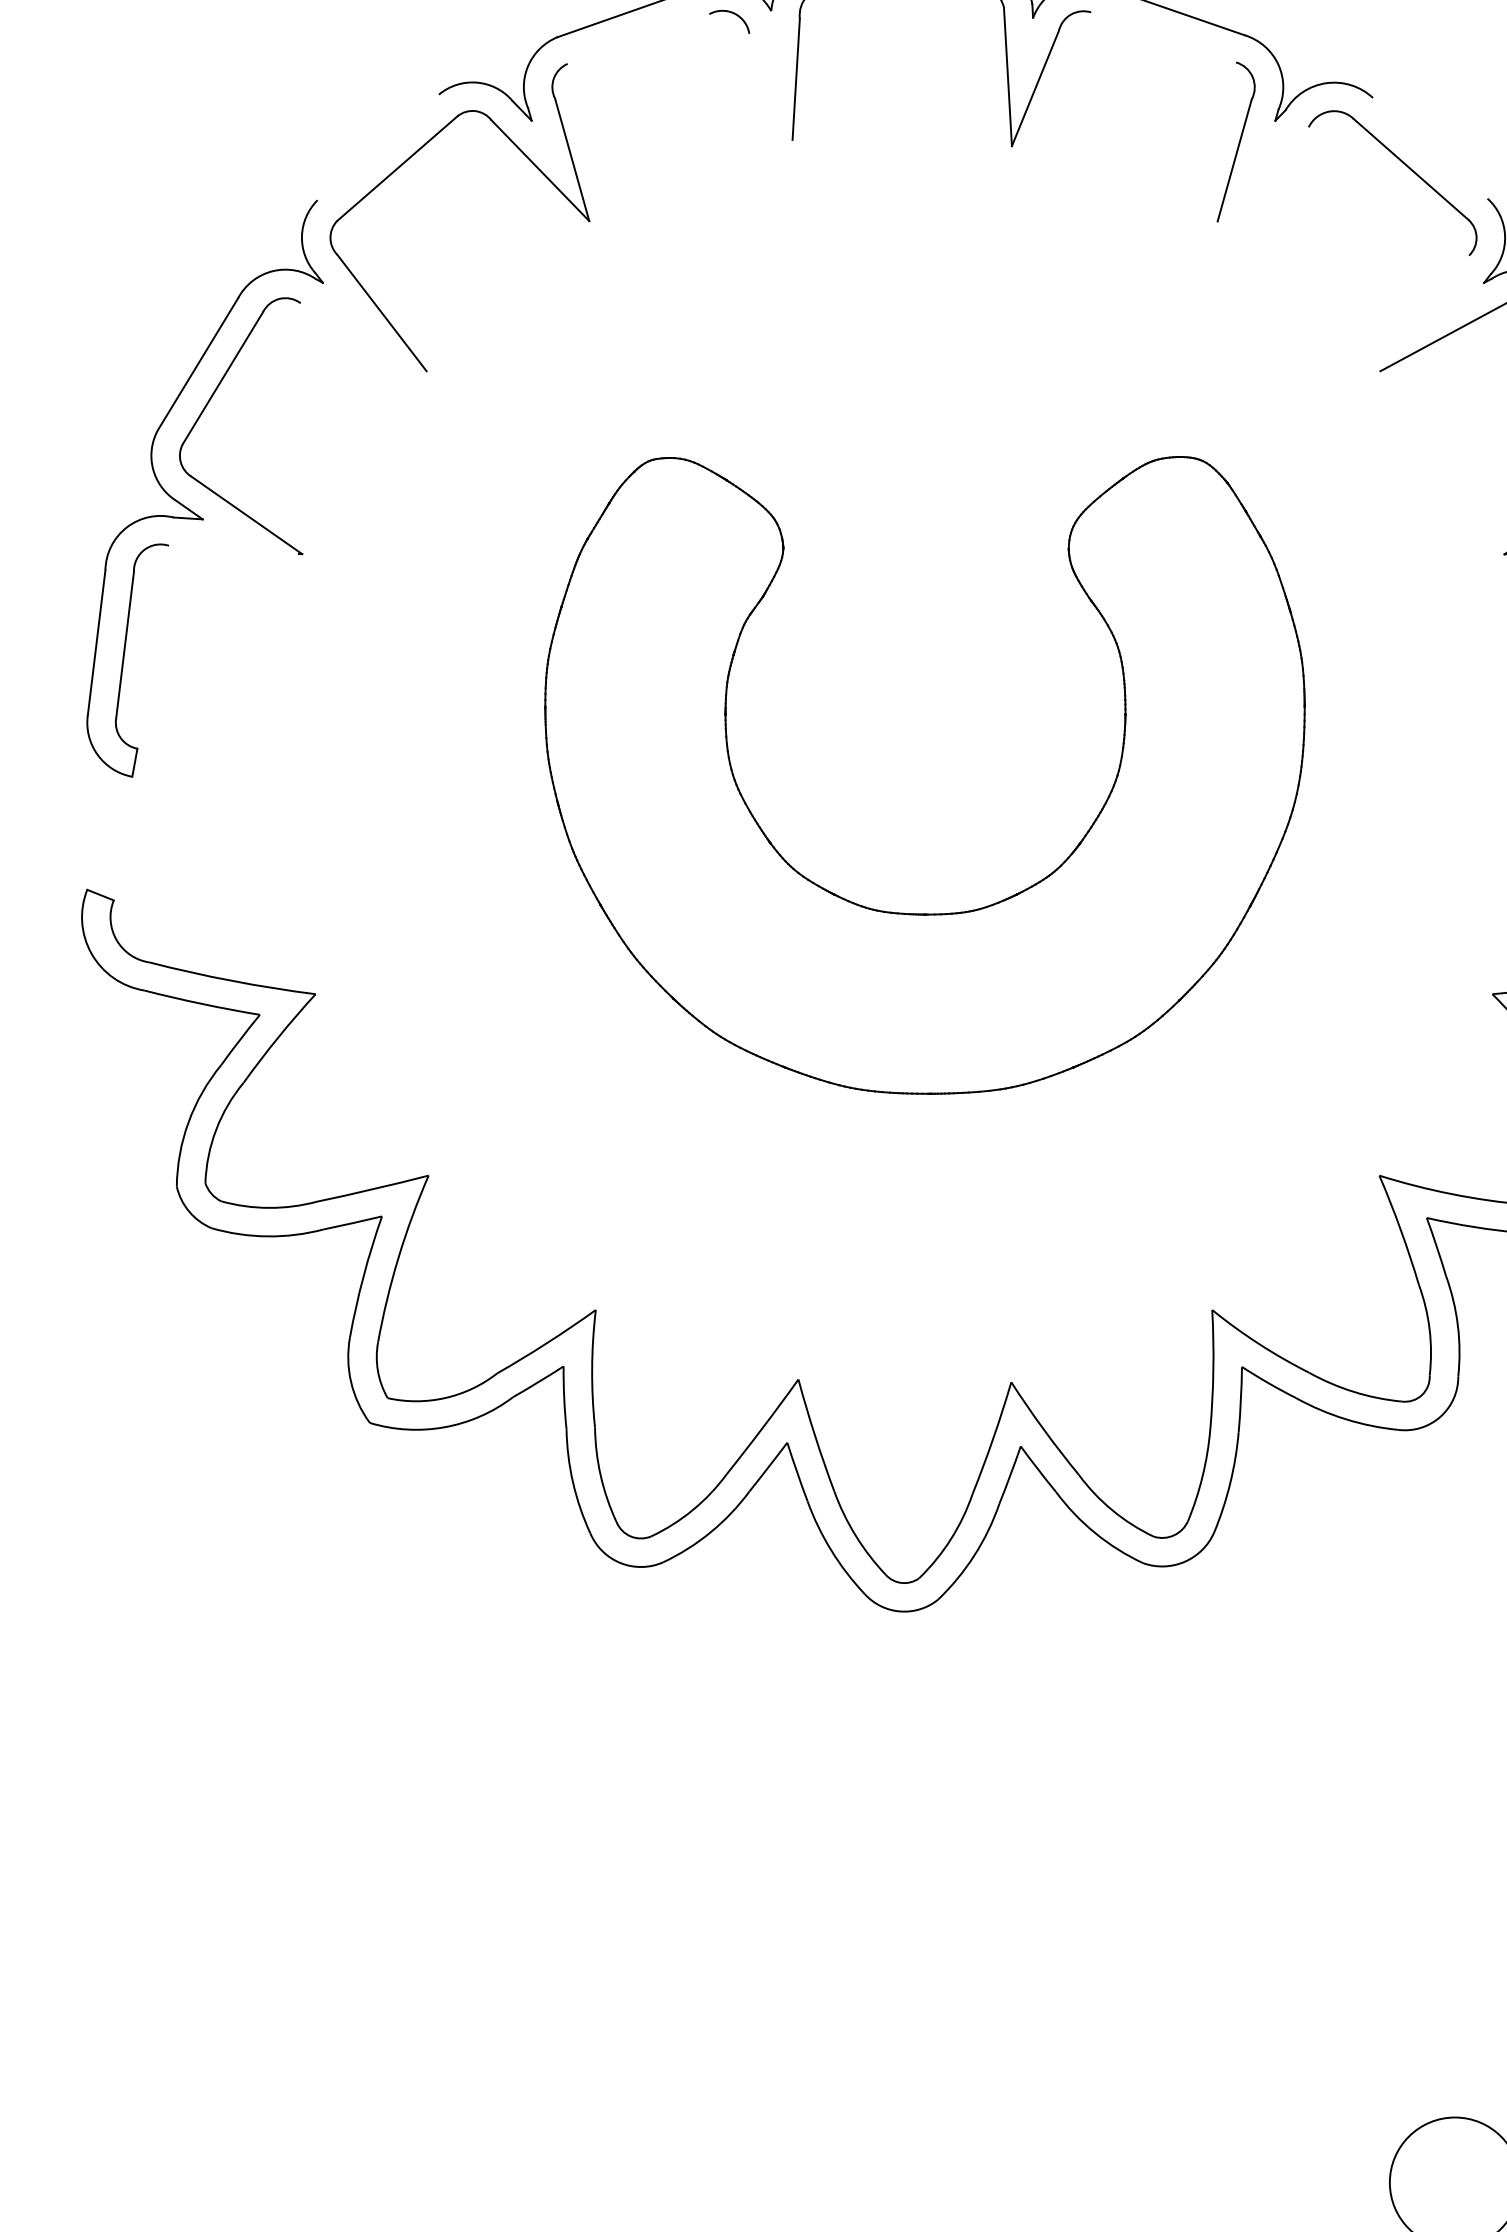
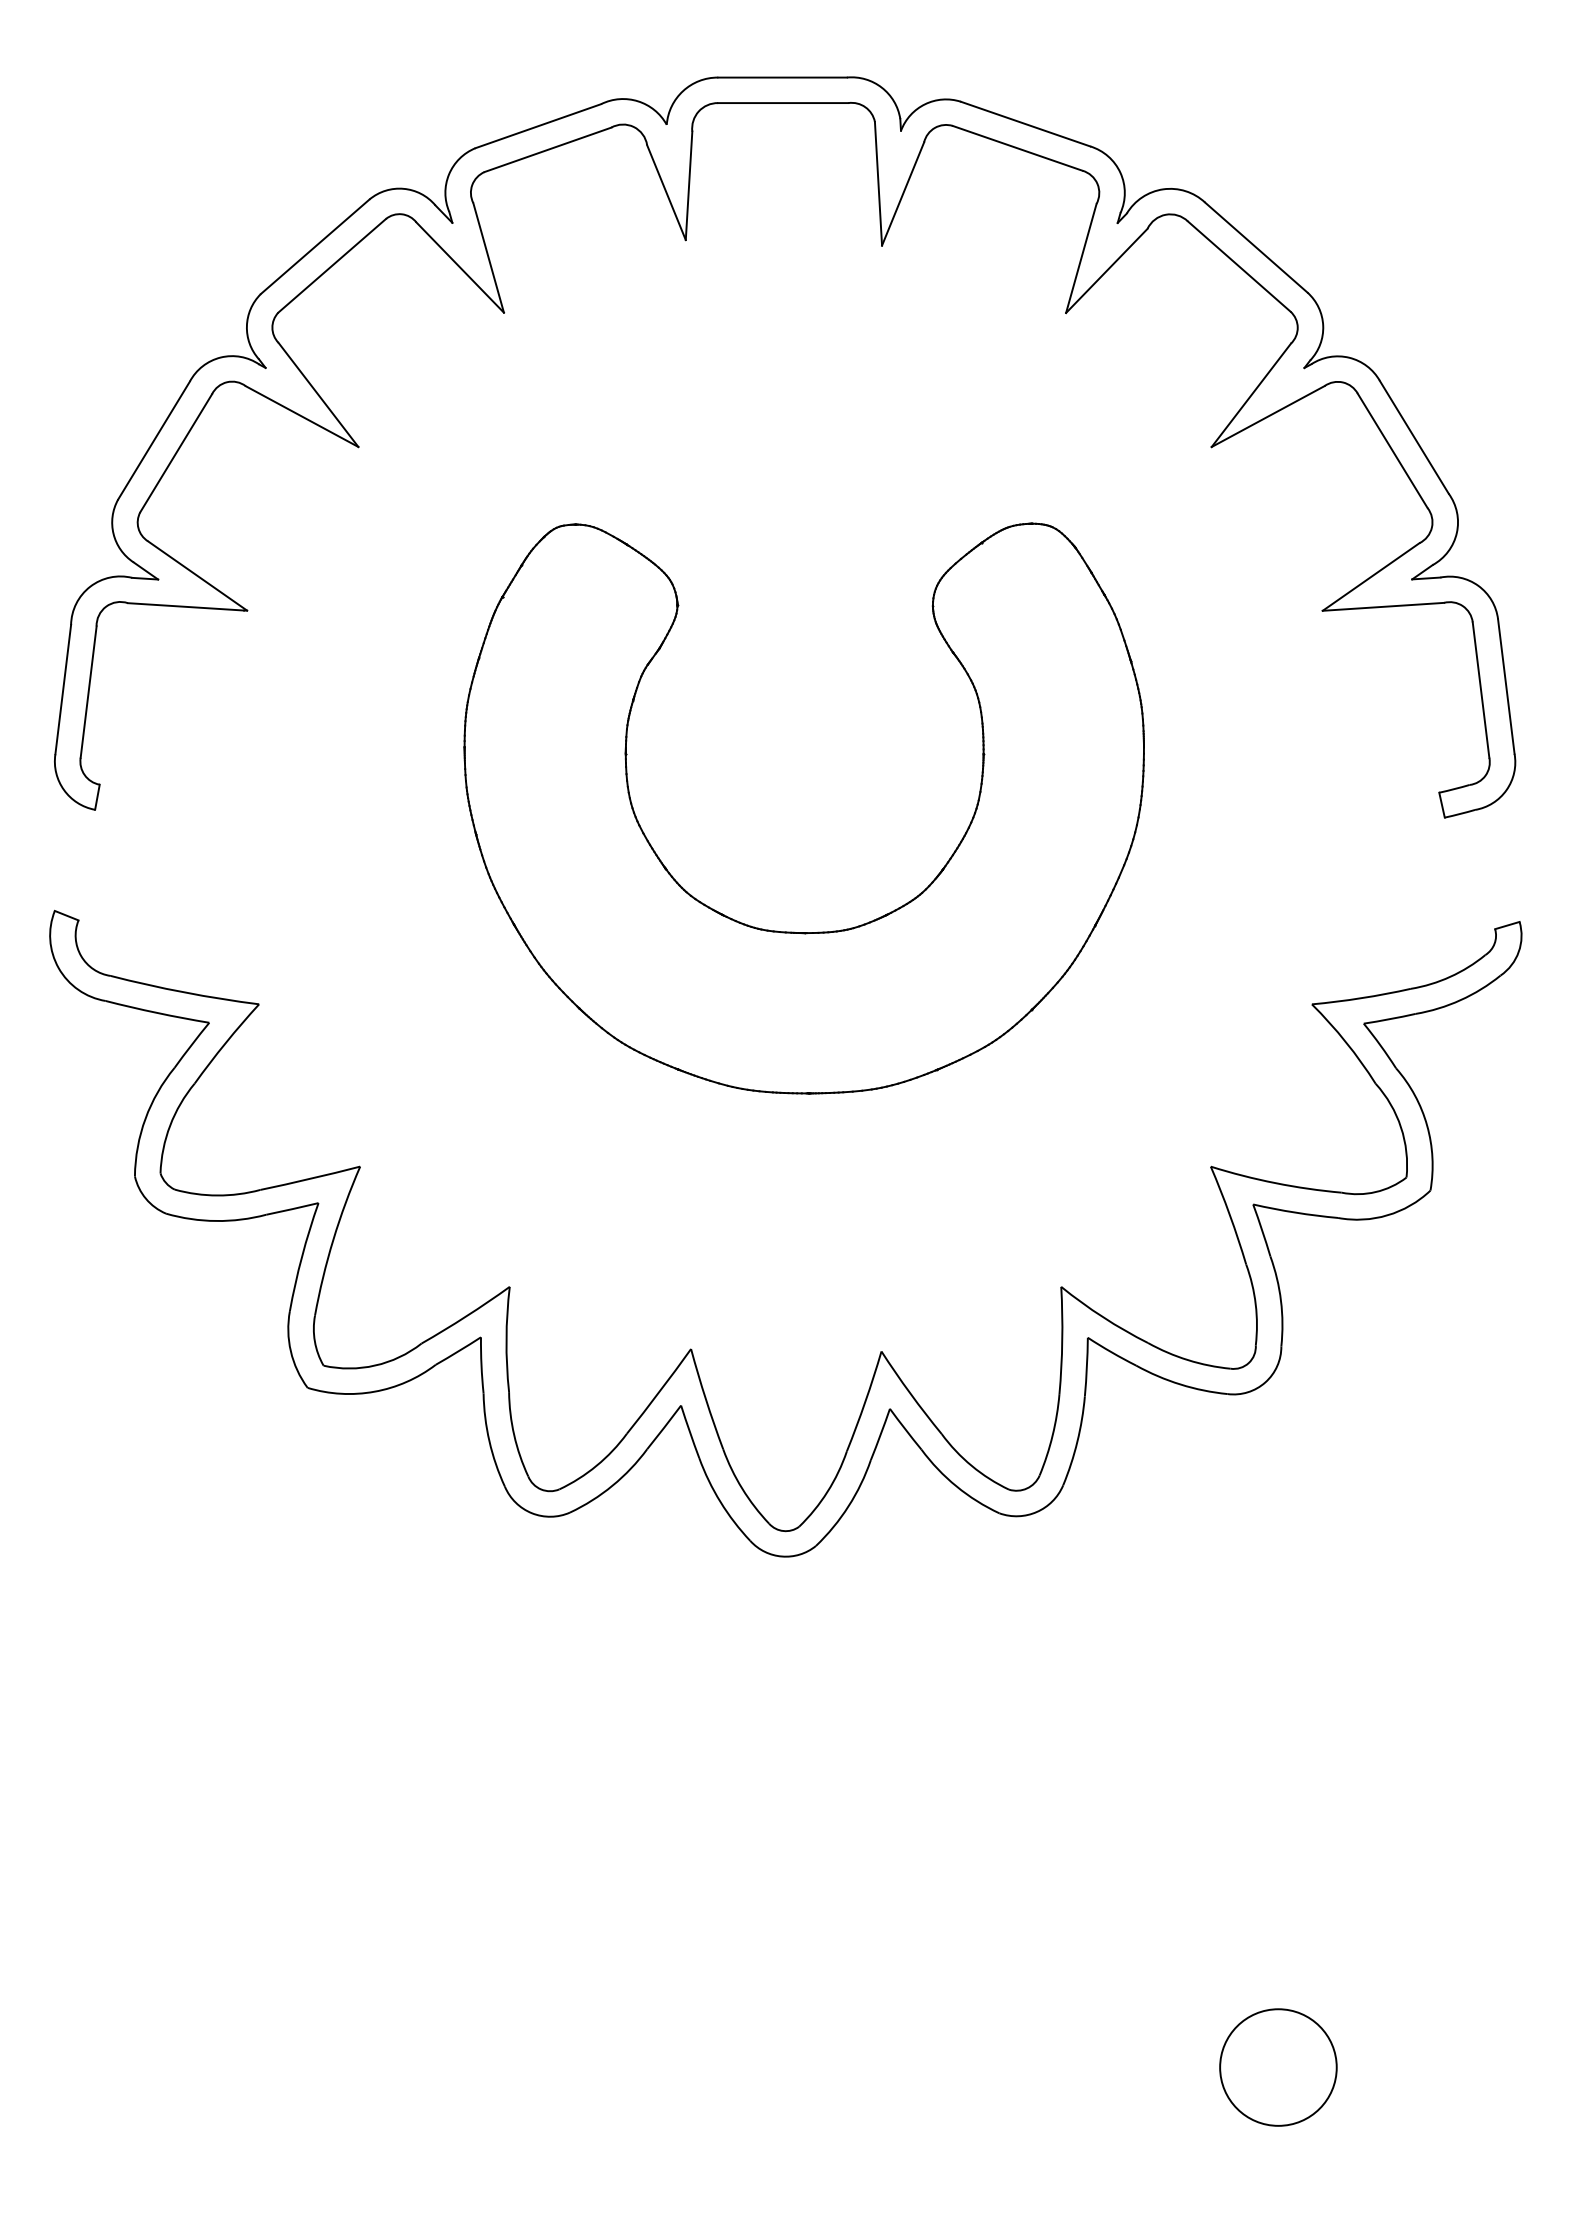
line: (1163, 37) -> (1017, 148), added
line: (637, 38) -> (547, 149), added
line: (770, 86) -> (666, 192), added
line: (377, 147) -> (314, 246), added
line: (1430, 148) -> (1256, 247), added
line: (1262, 173) -> (1106, 270), added
line: (1423, 313) -> (1250, 395), added
line: (362, 337) -> (301, 416), added
line: (233, 549) -> (185, 606), added

